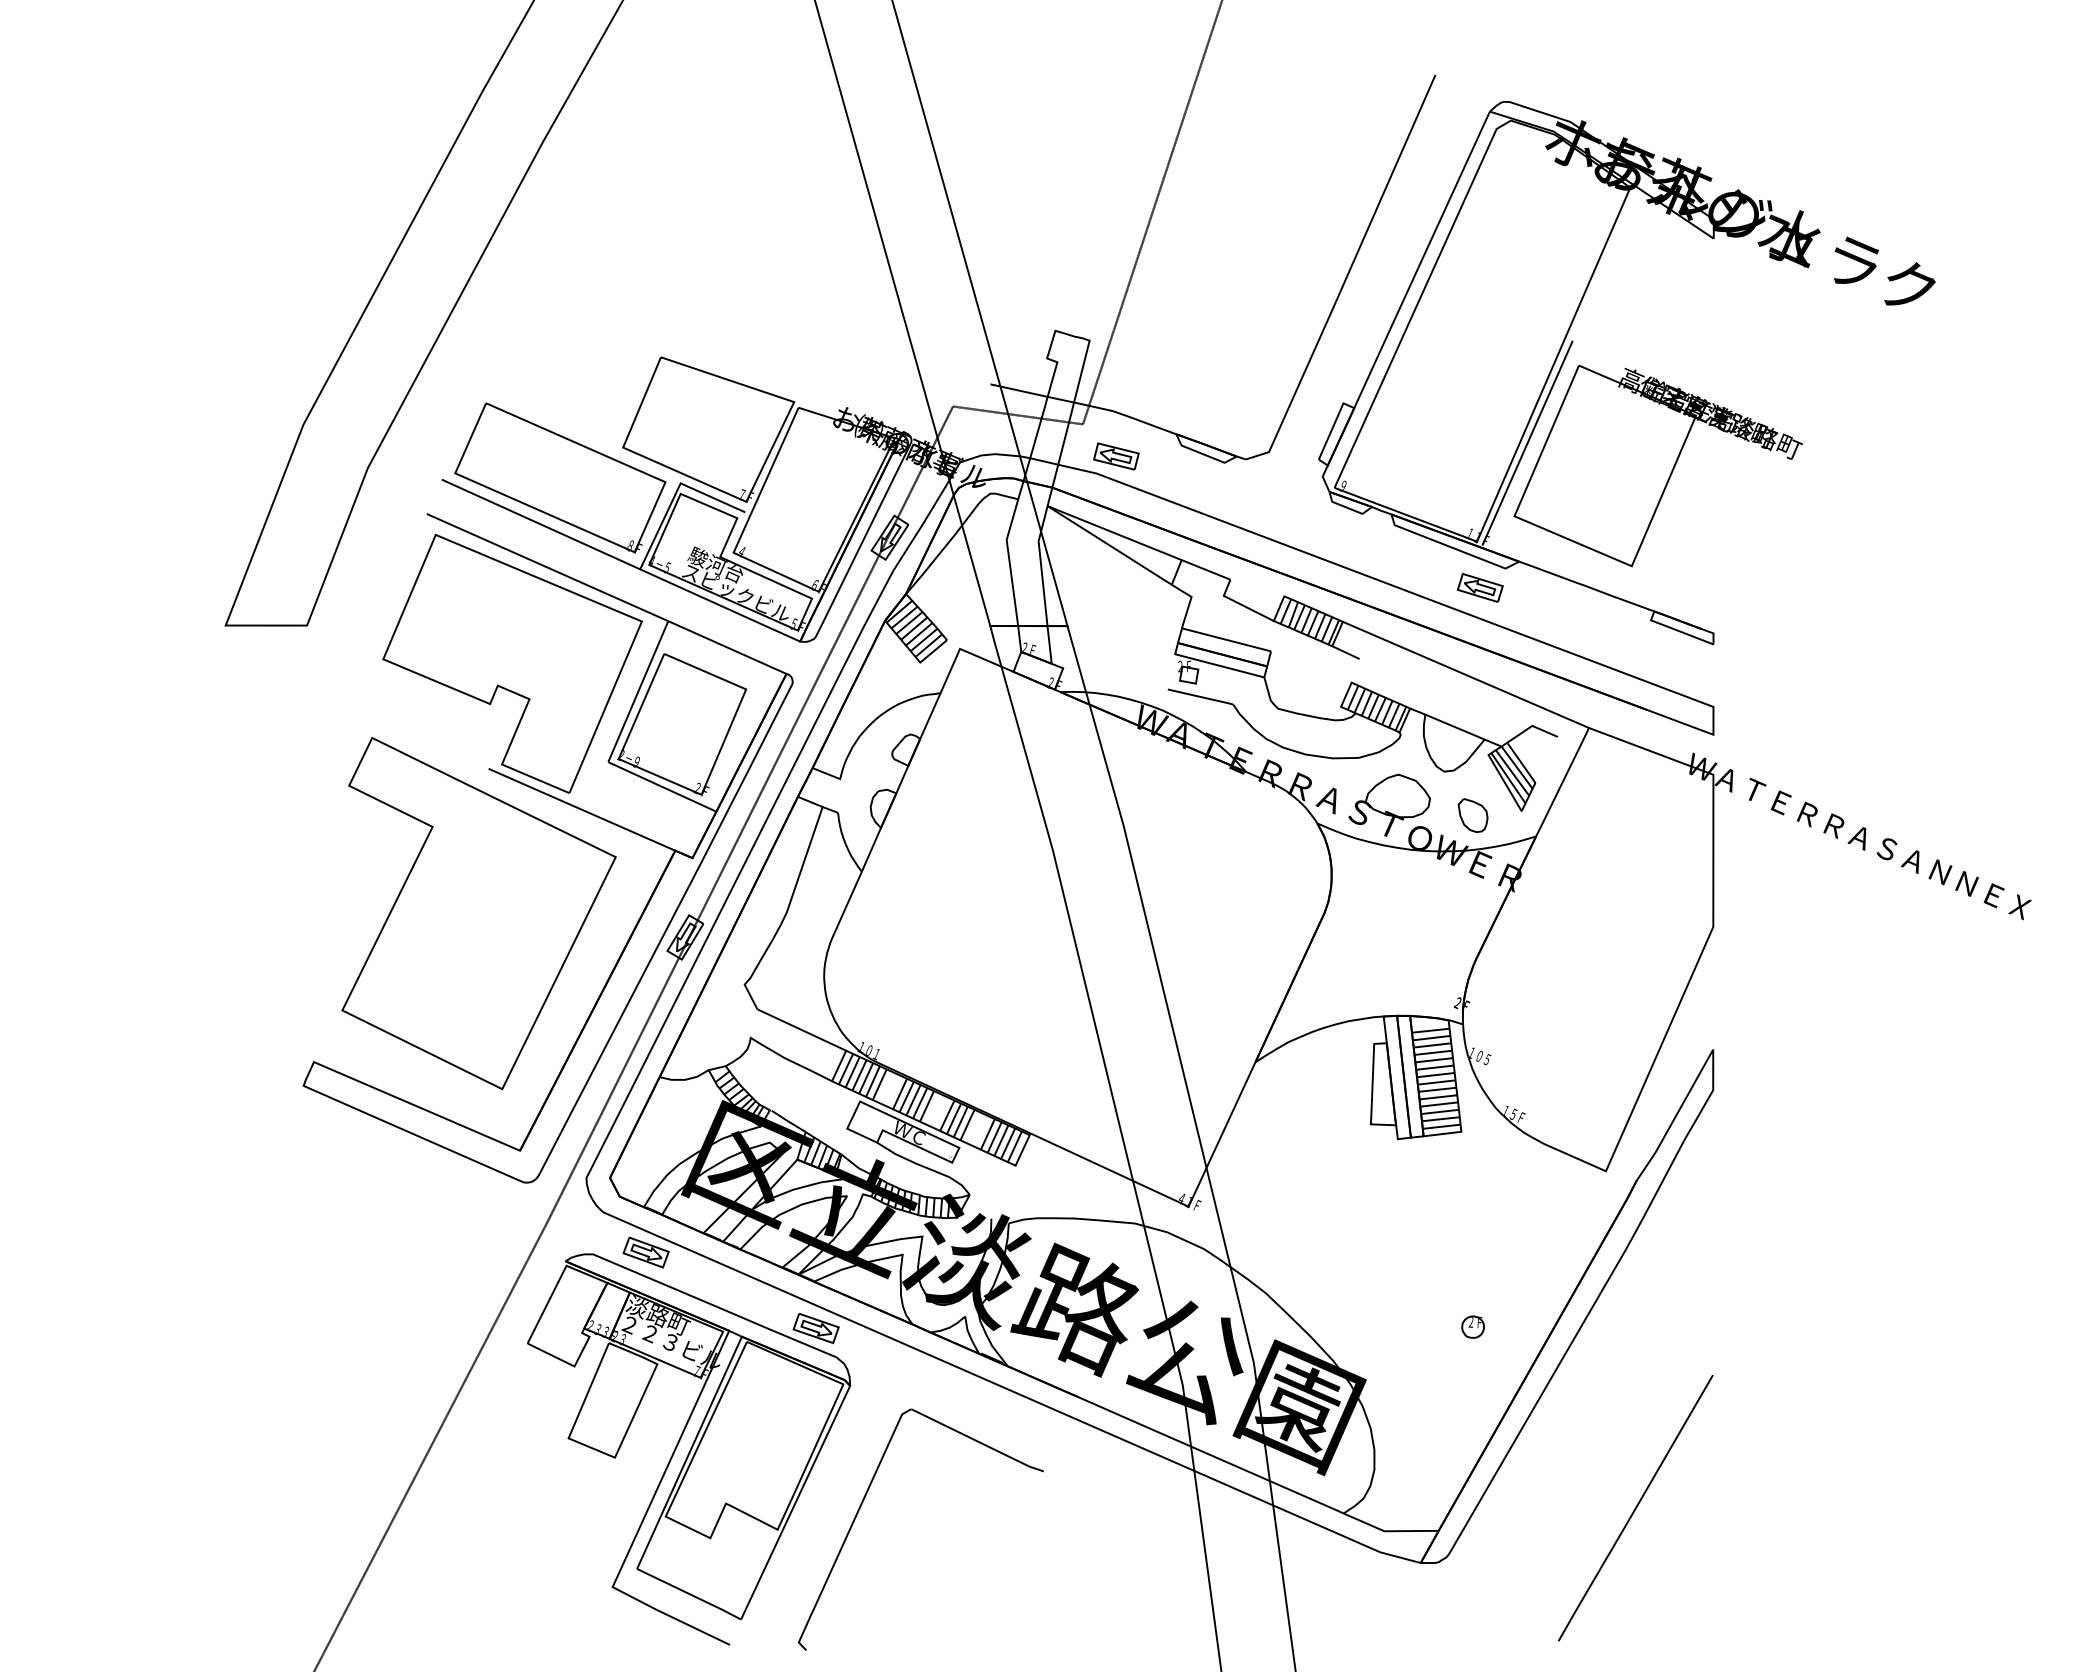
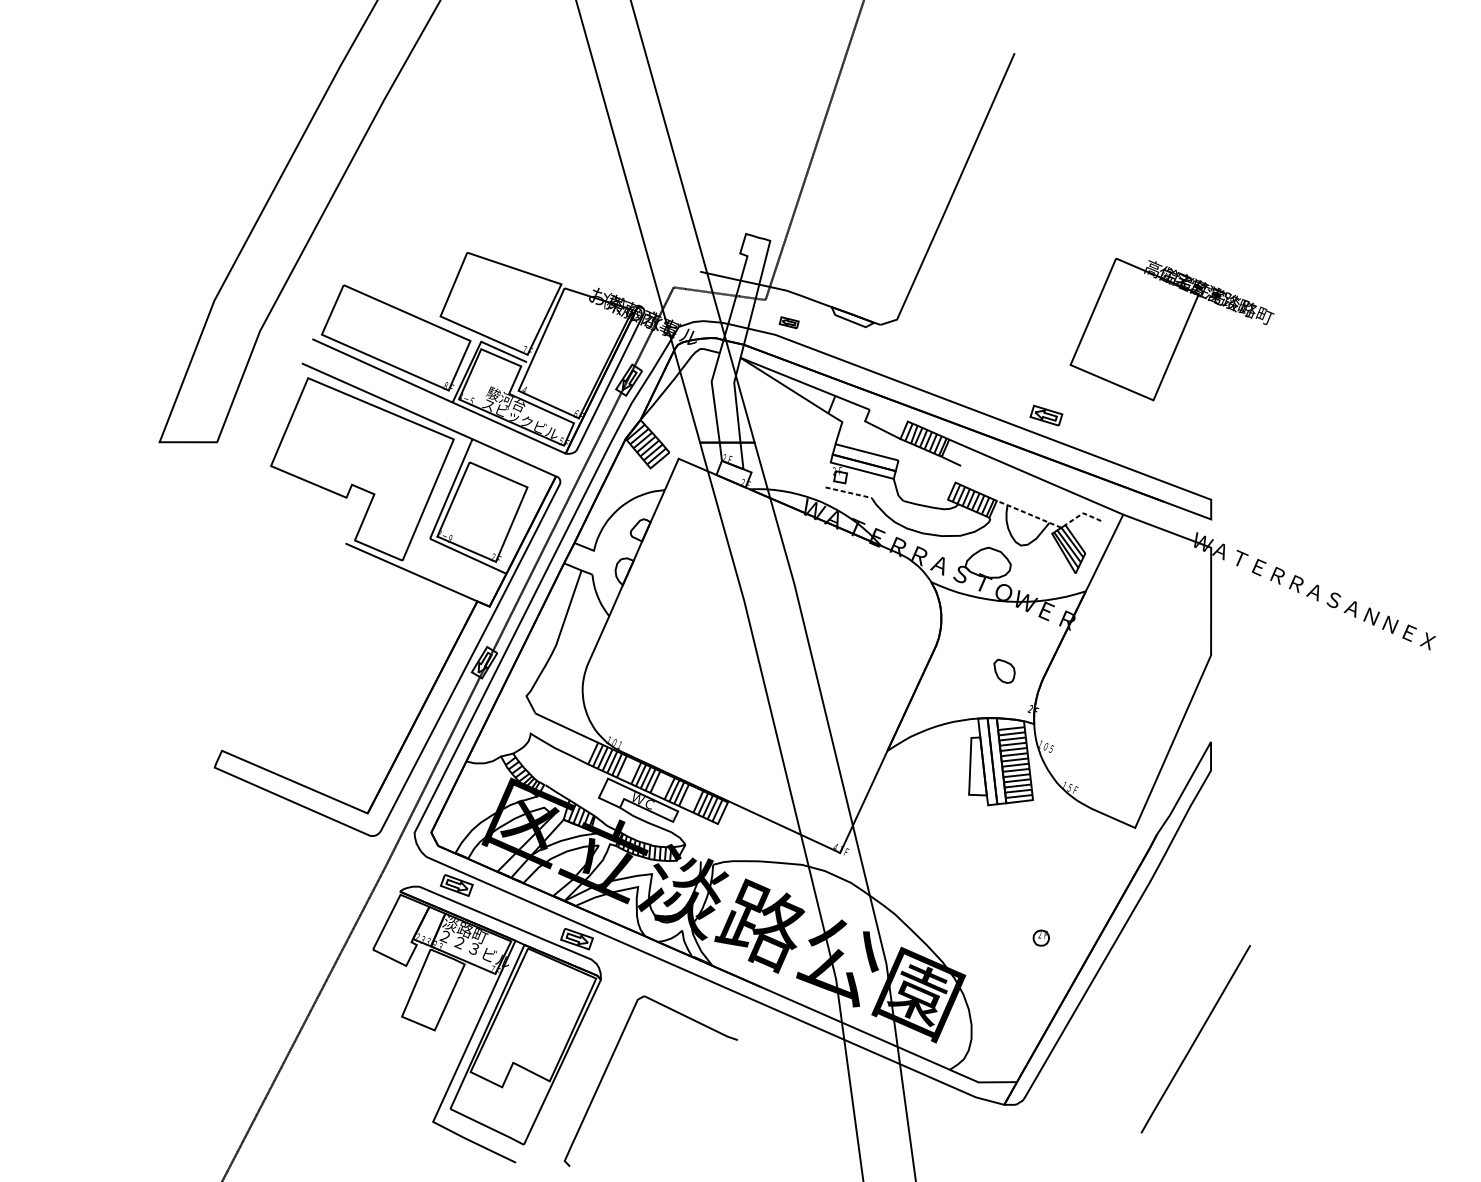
part: (1569, 351) -> (1109, 248), removed
part: (1116, 456) -> (789, 322), size x0.6
line: (1201, 697) -> (849, 493), solid -> dashed
line: (1531, 726) -> (1082, 513), solid -> dashed
line: (1455, 727) -> (1028, 514), solid -> dashed
part: (1472, 815) -> (1004, 671), moved
part: (478, 913) -> (338, 645), removed
line: (1635, 1507) -> (1195, 1038), moved

